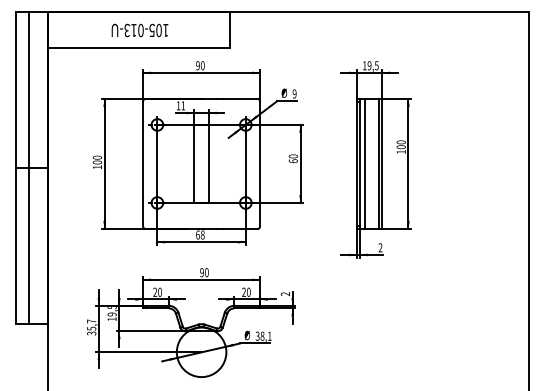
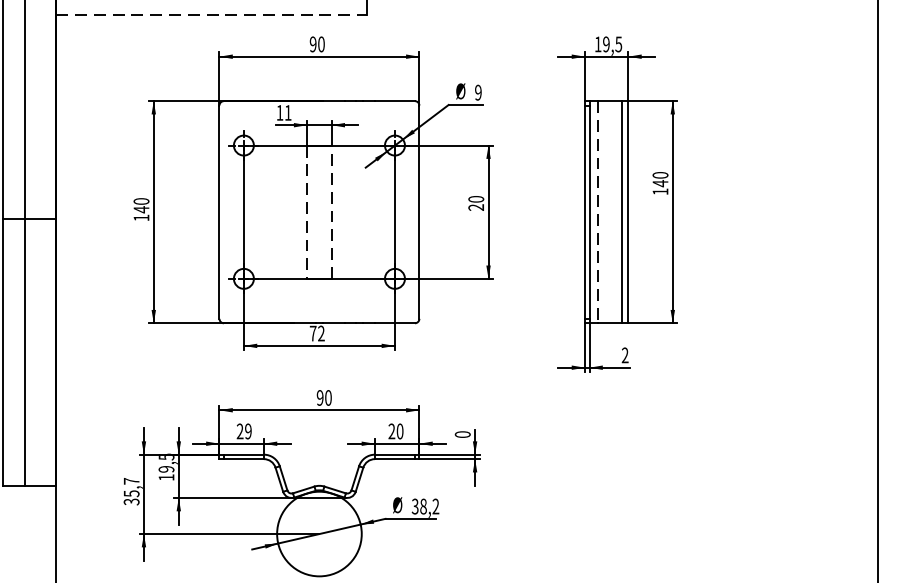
line: (139, 48) -> (213, 14), solid -> dashed
text: (400, 147) -> (659, 184), 100 -> 140
text: (292, 161) -> (474, 207), 60 -> 20
text: (97, 162) -> (141, 209), 100 -> 140
line: (208, 163) -> (331, 211), solid -> dashed
line: (194, 164) -> (307, 213), solid -> dashed
line: (364, 164) -> (597, 213), solid -> dashed
text: (200, 234) -> (317, 332), 68 -> 72
text: (159, 292) -> (247, 431), 20 -> 29
text: (285, 294) -> (462, 435), 2 -> 0
text: (269, 335) -> (435, 505), 38,1 -> 38,2

